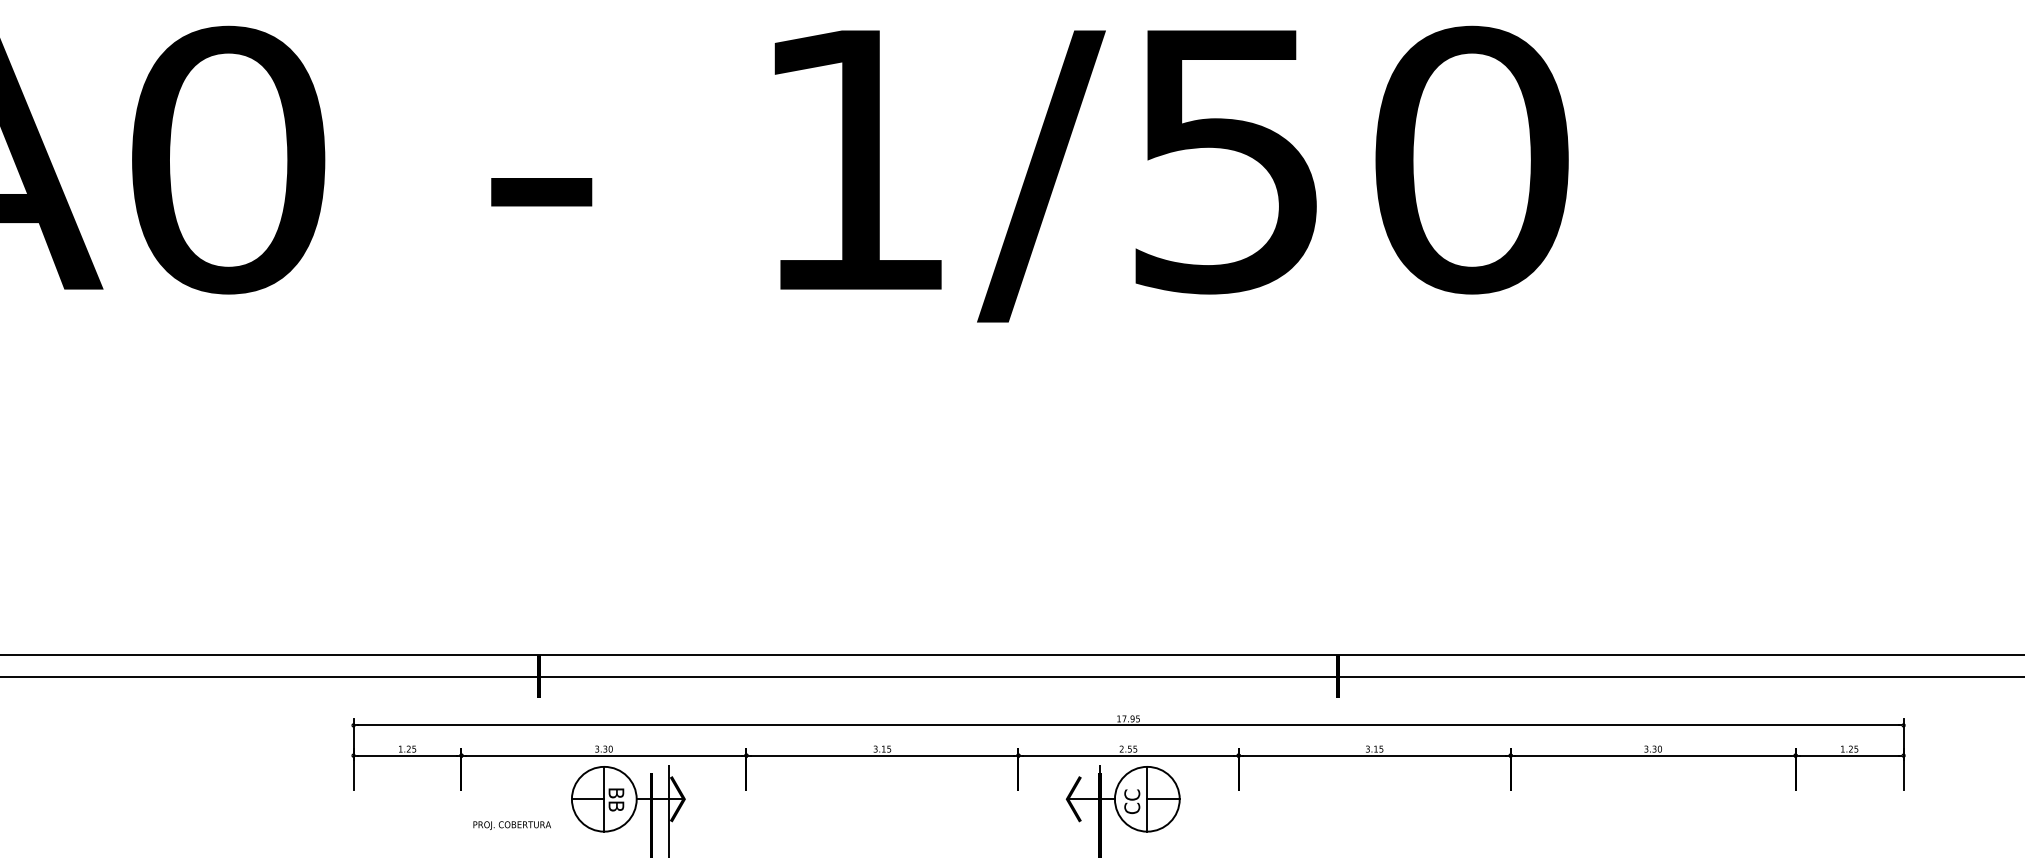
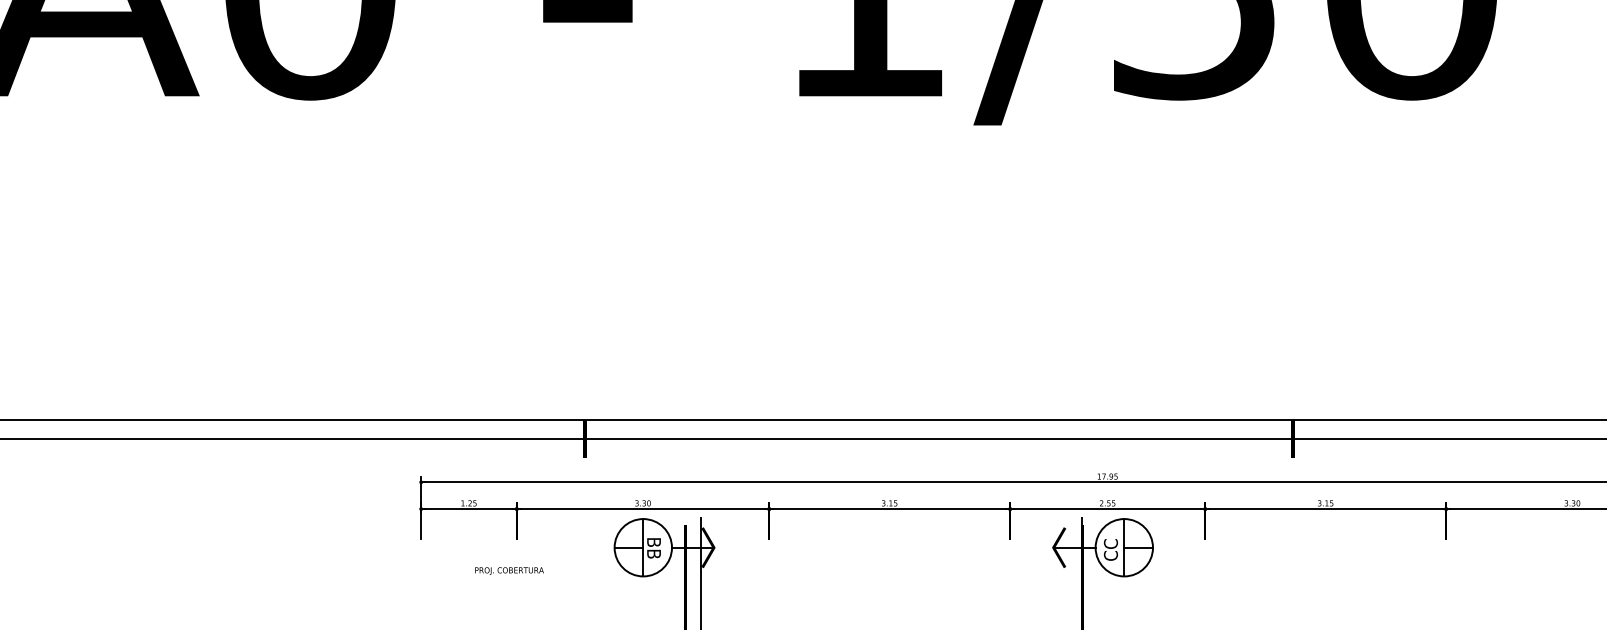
text: (511, 825) -> (508, 570), moved

